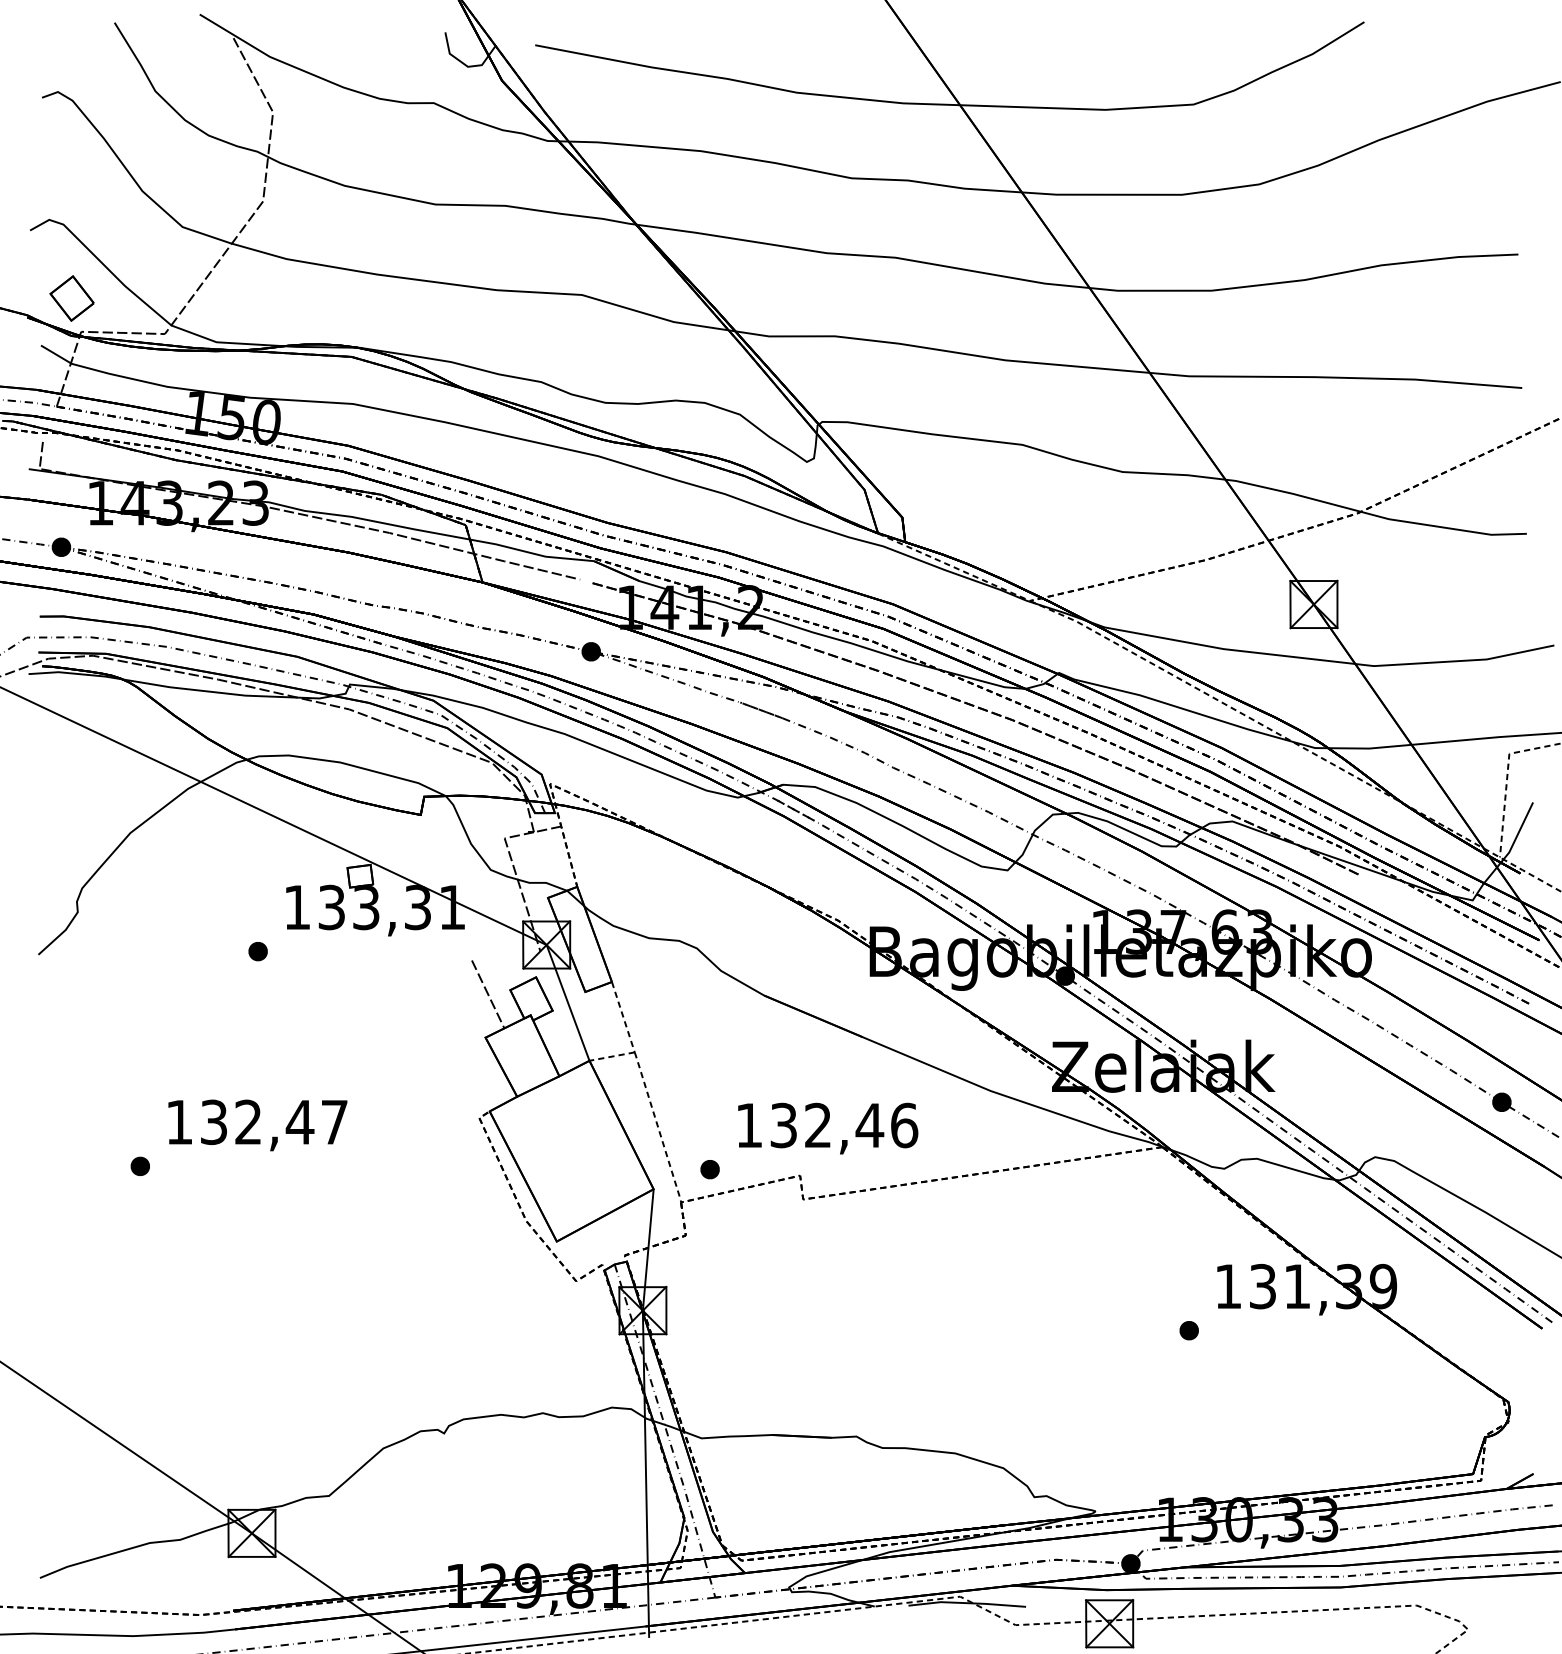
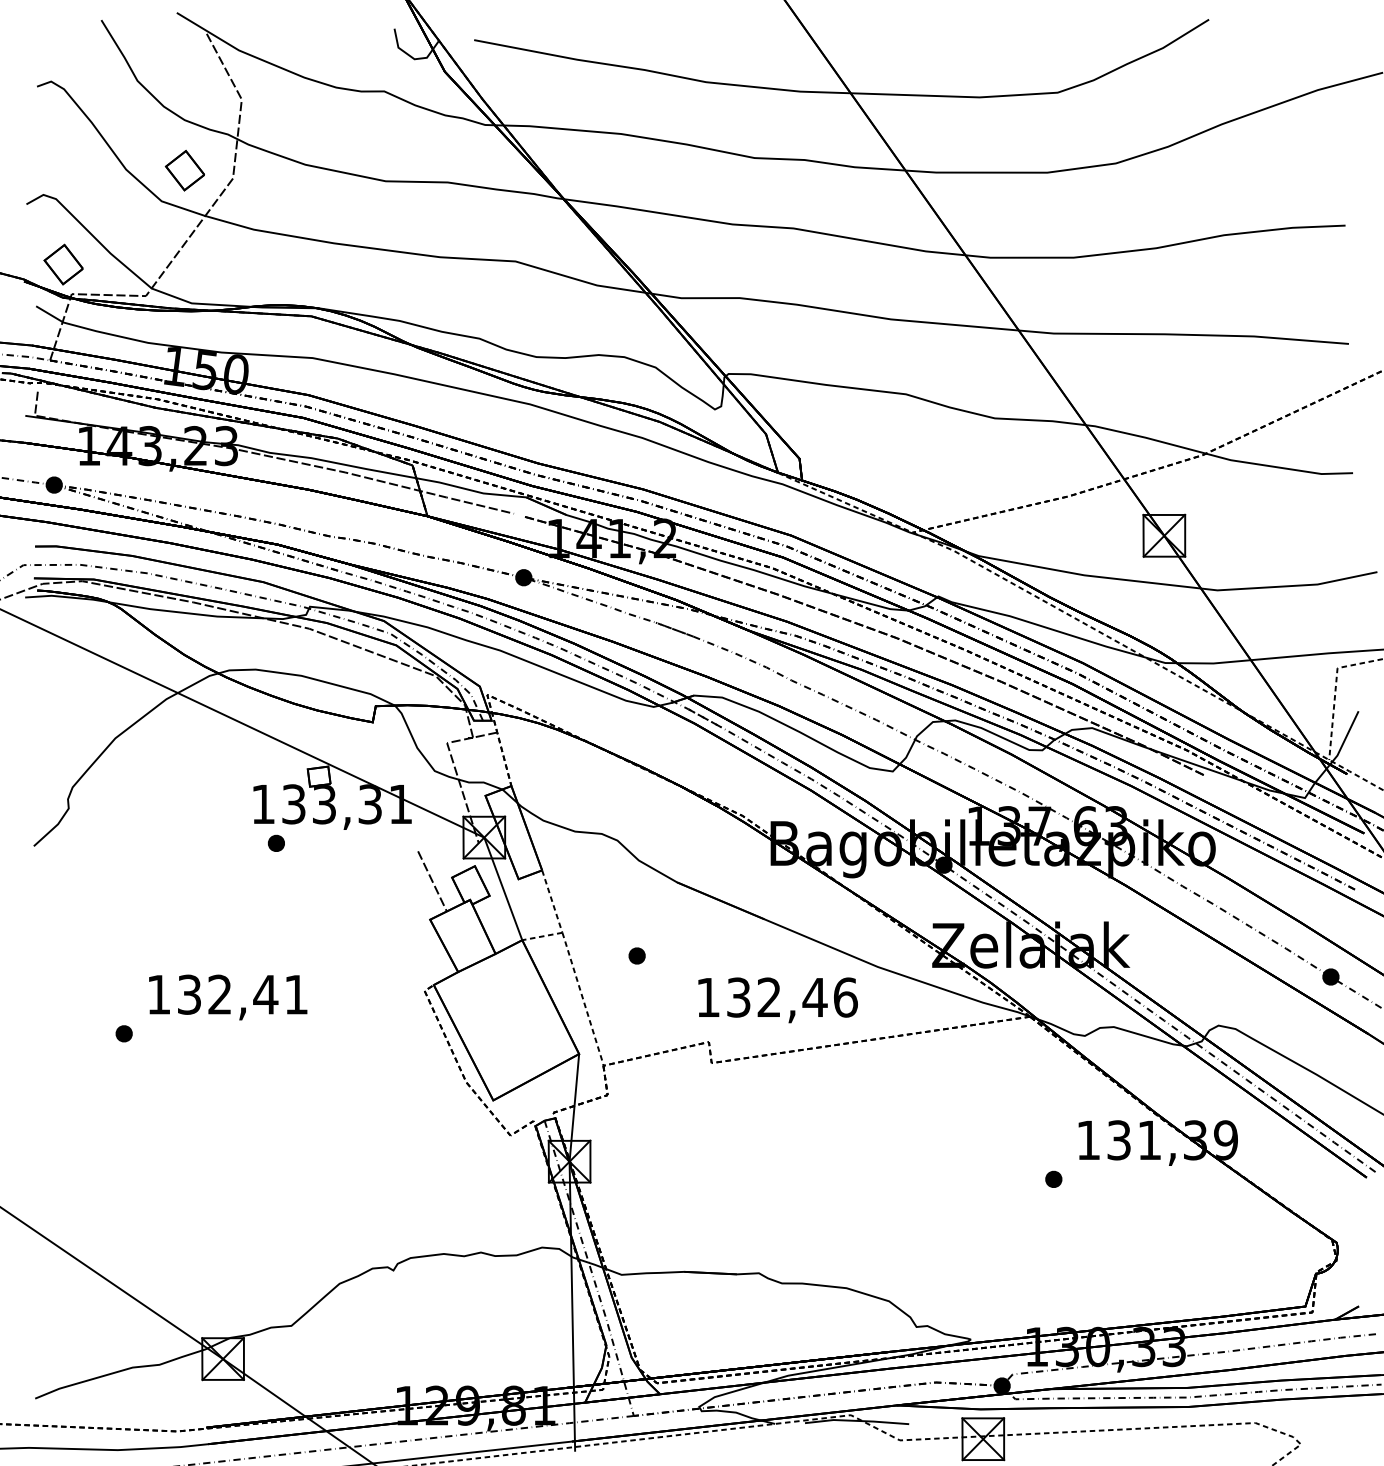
part: (208, 192) -> (184, 170), added
part: (257, 951) -> (275, 843), moved
text: (334, 1122) -> (296, 994), 132,47 -> 132,41
text: (828, 1128) -> (778, 1000), moved
part: (709, 1169) -> (636, 955), moved

